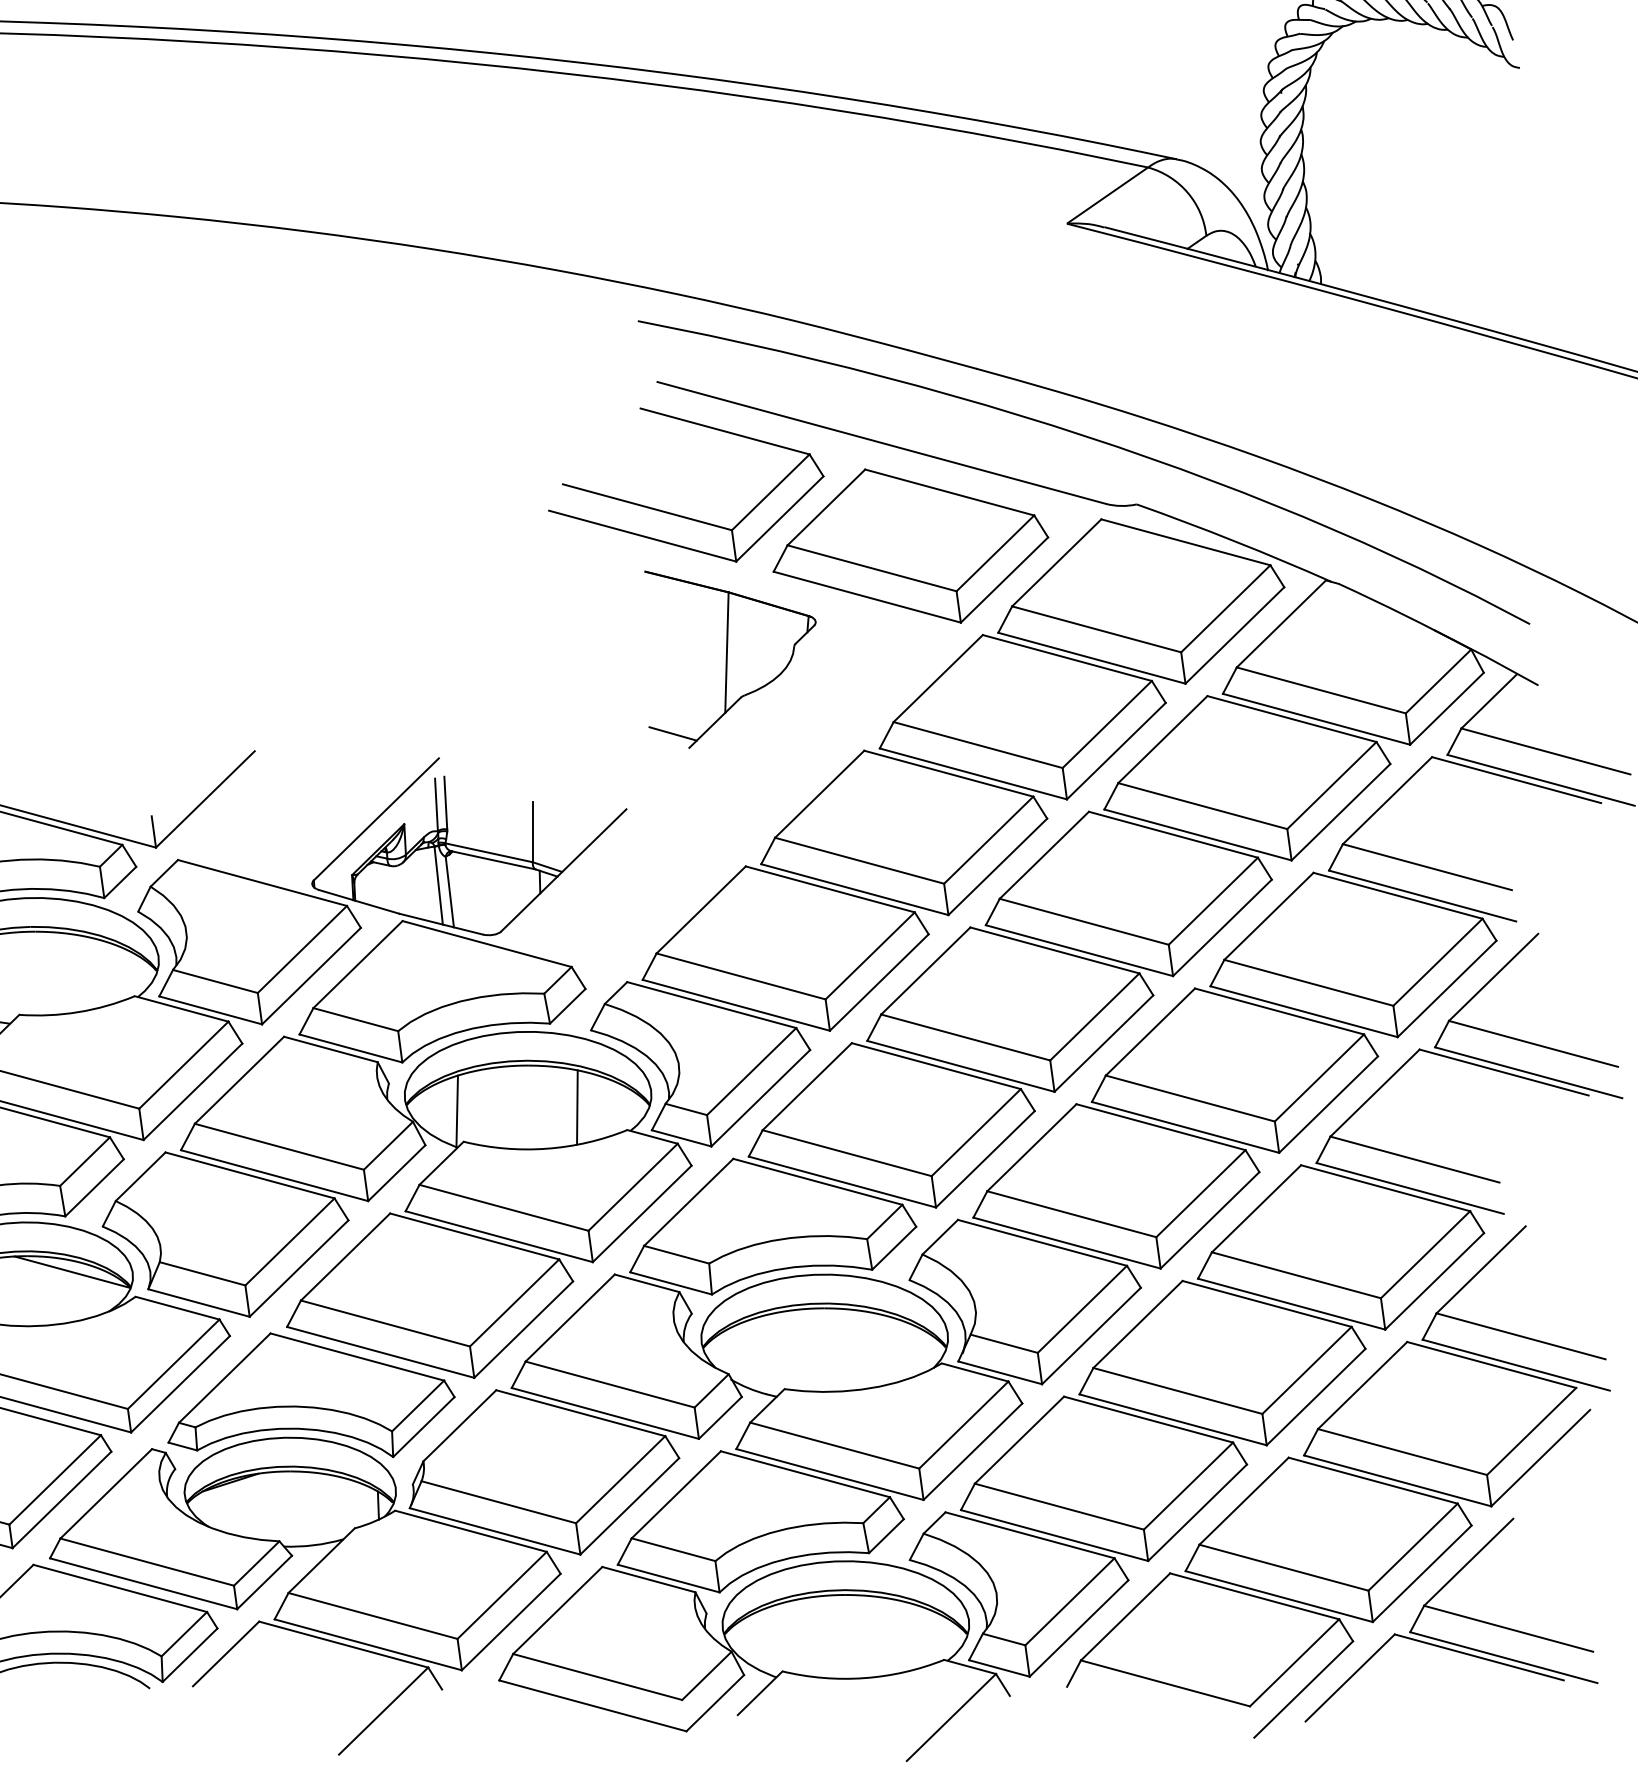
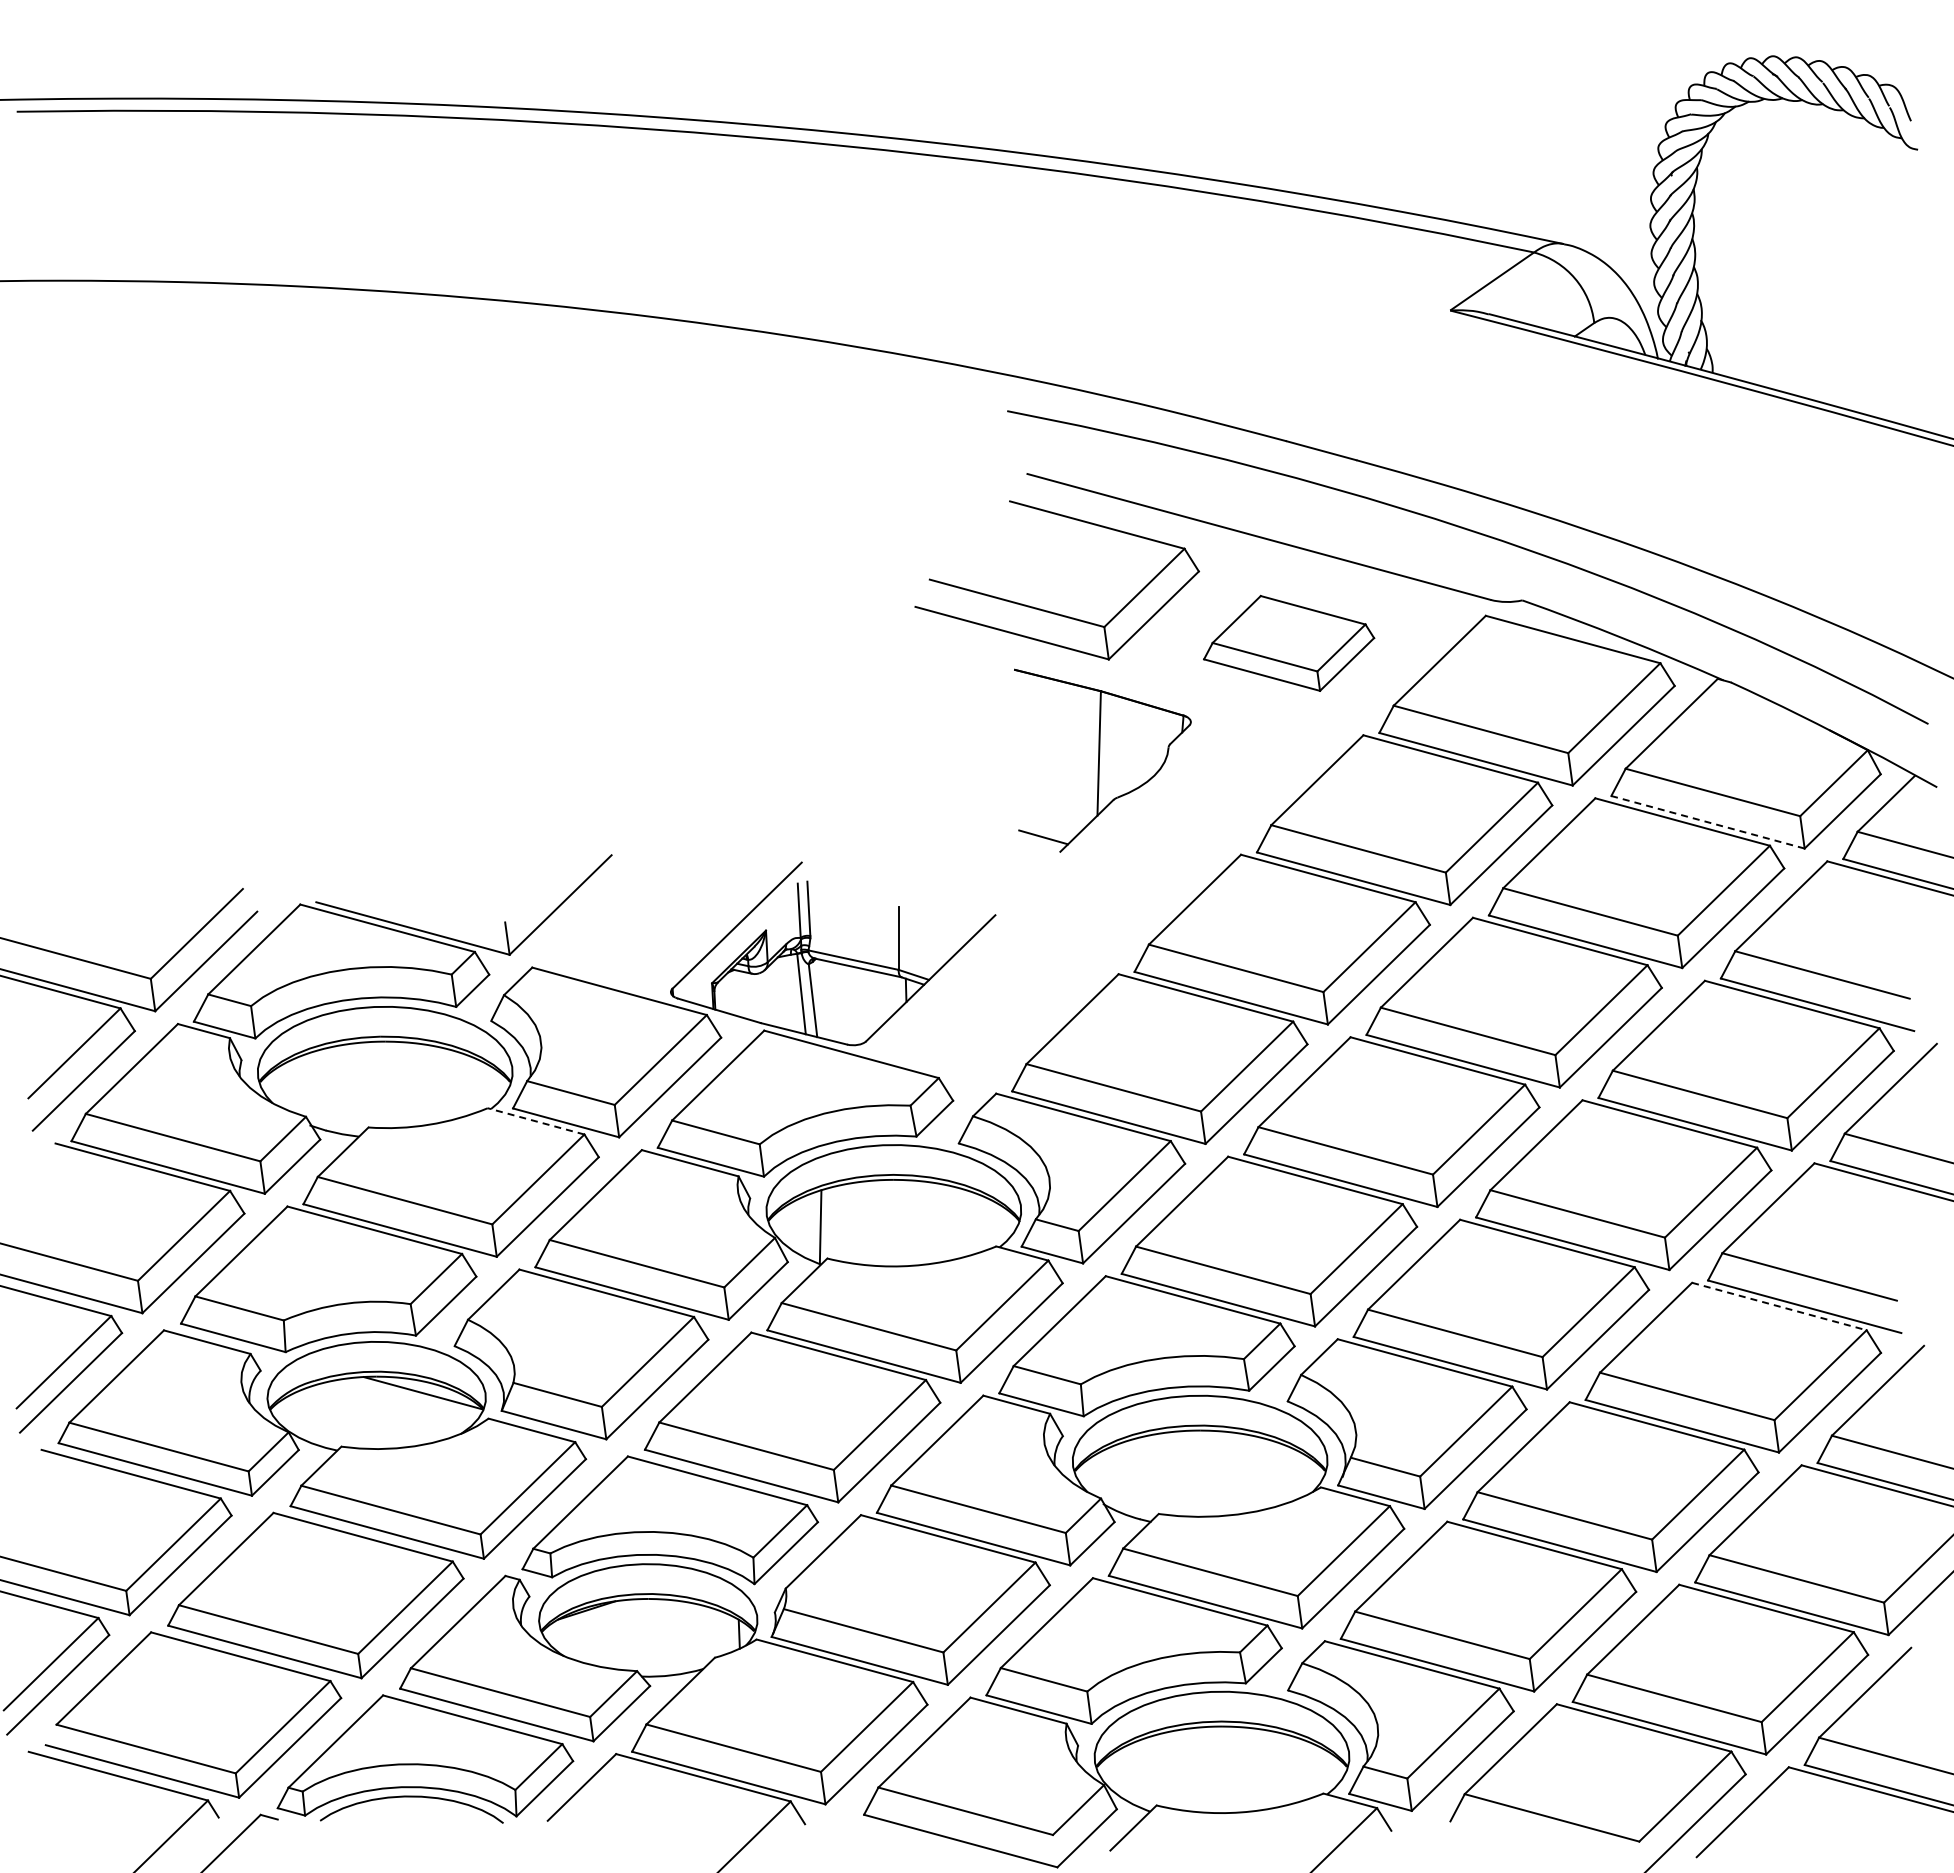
part: (910, 546) -> (1288, 643), size x0.6
line: (1316, 719) -> (1707, 822), solid -> dashed
line: (181, 1009) -> (535, 1121), solid -> dashed
line: (577, 1106) -> (944, 1222), removed
line: (1385, 1188) -> (1779, 1306), solid -> dashed

